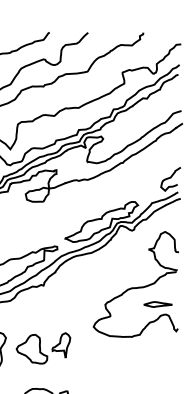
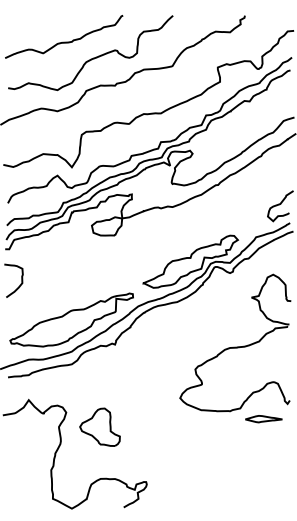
part: (157, 304) -> (263, 419), moved
part: (60, 344) -> (137, 421), removed

